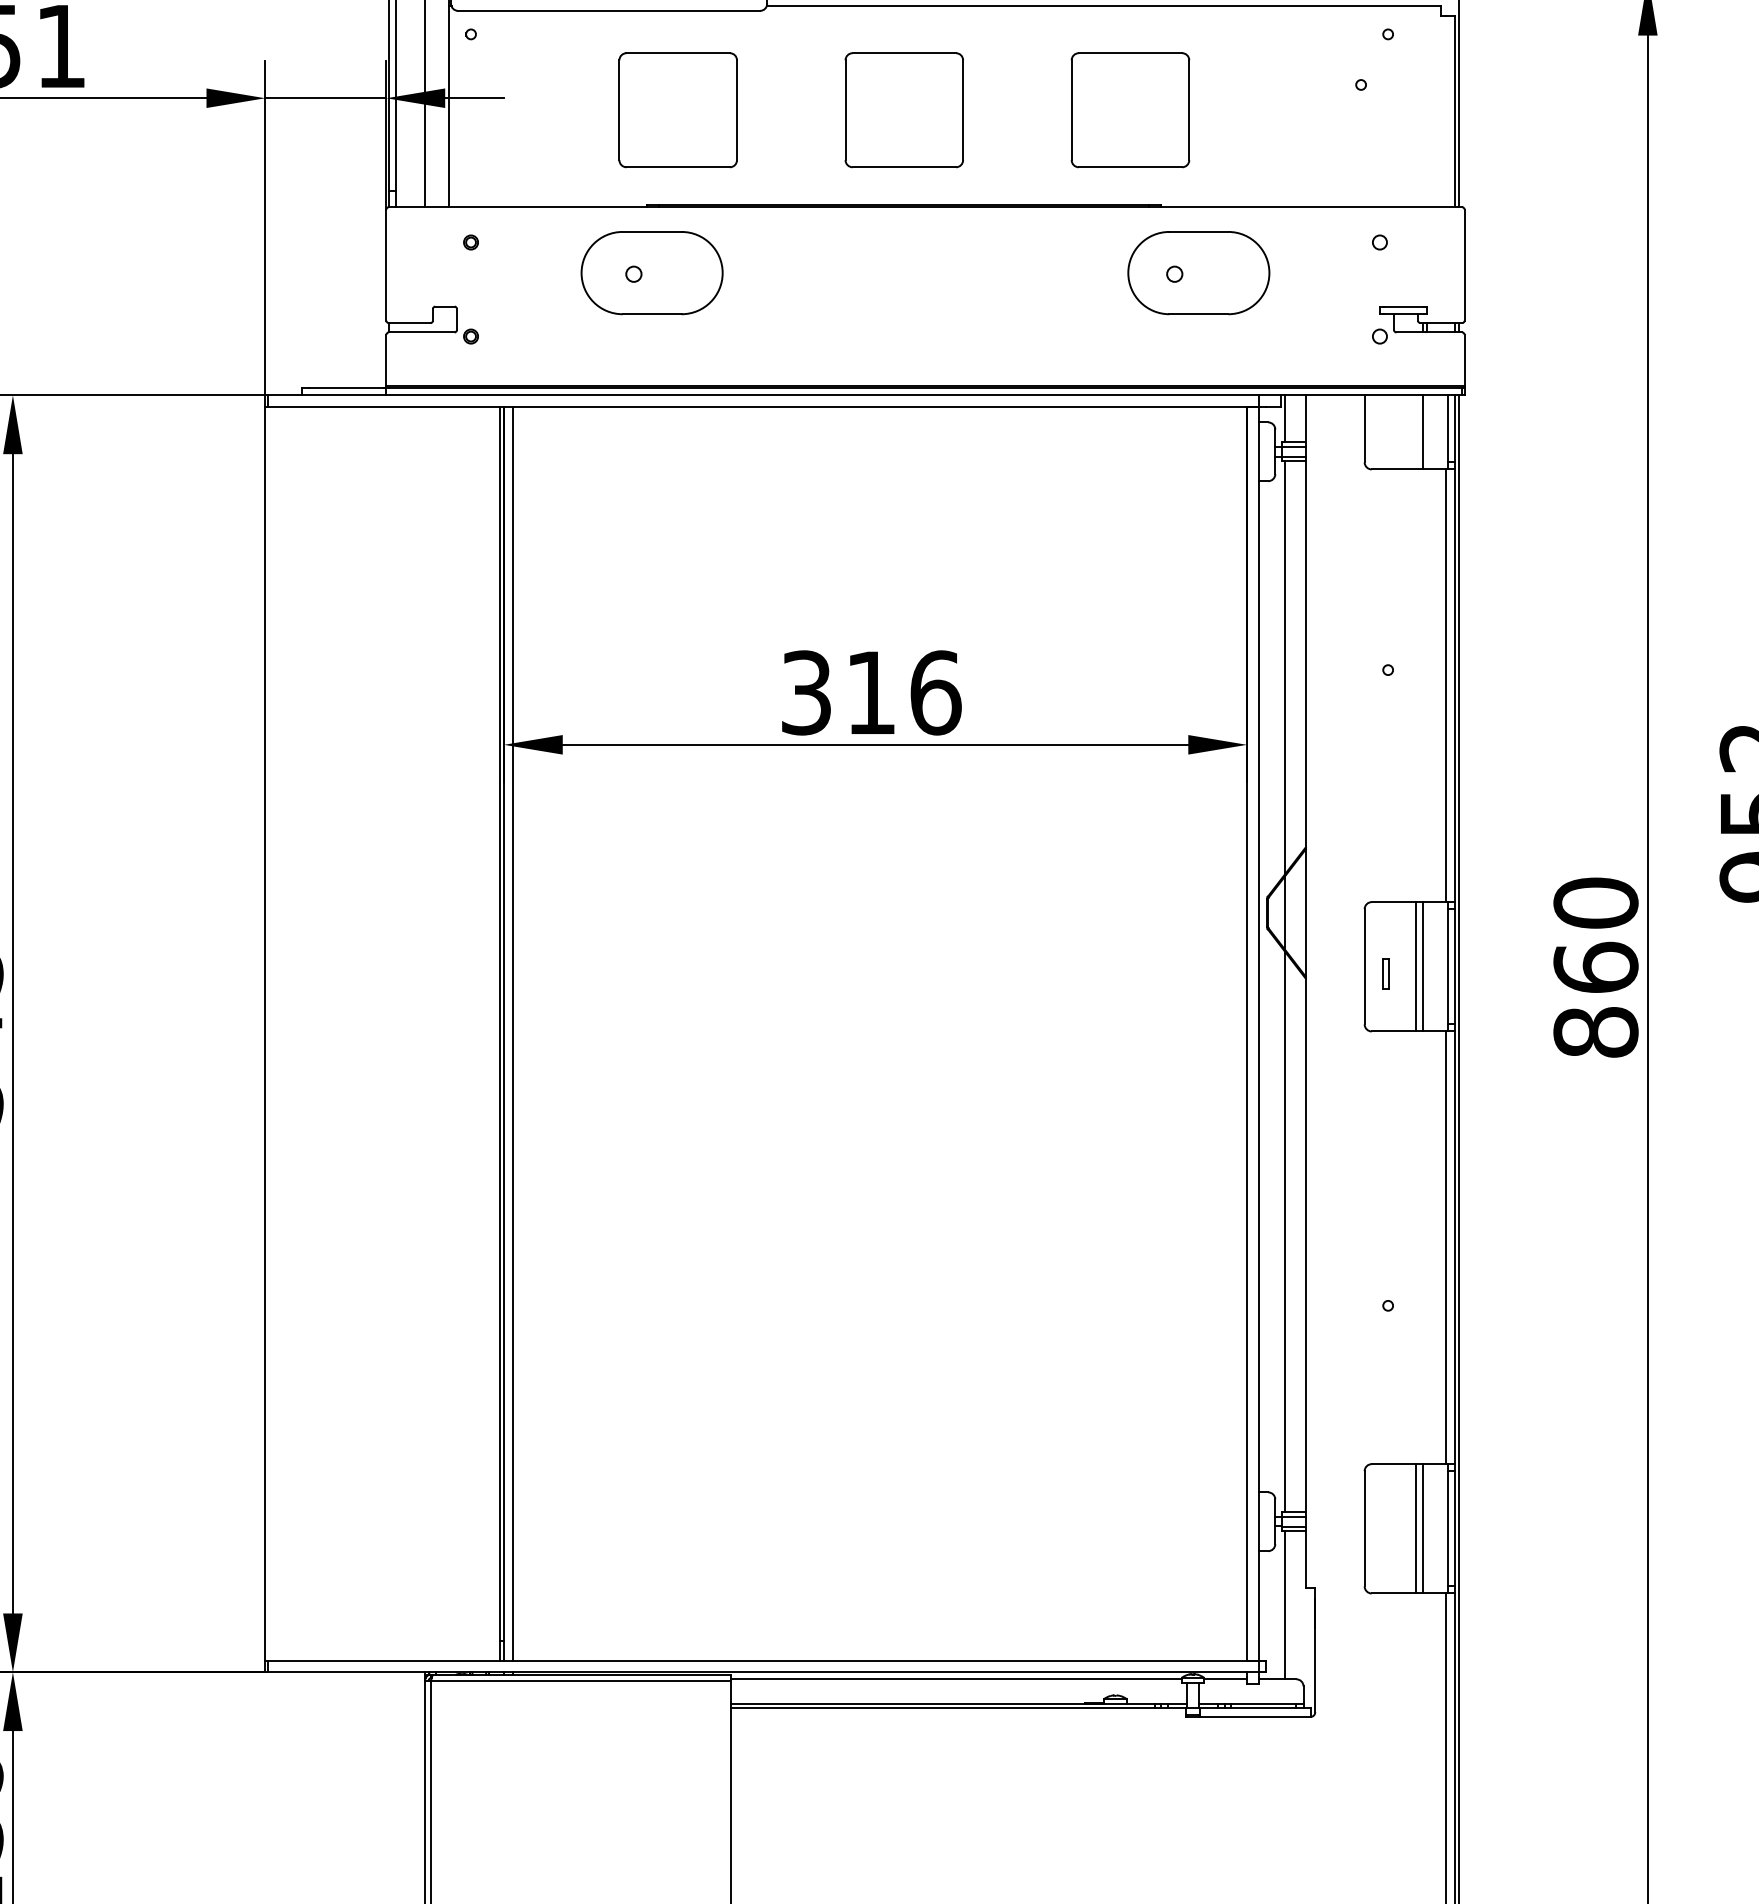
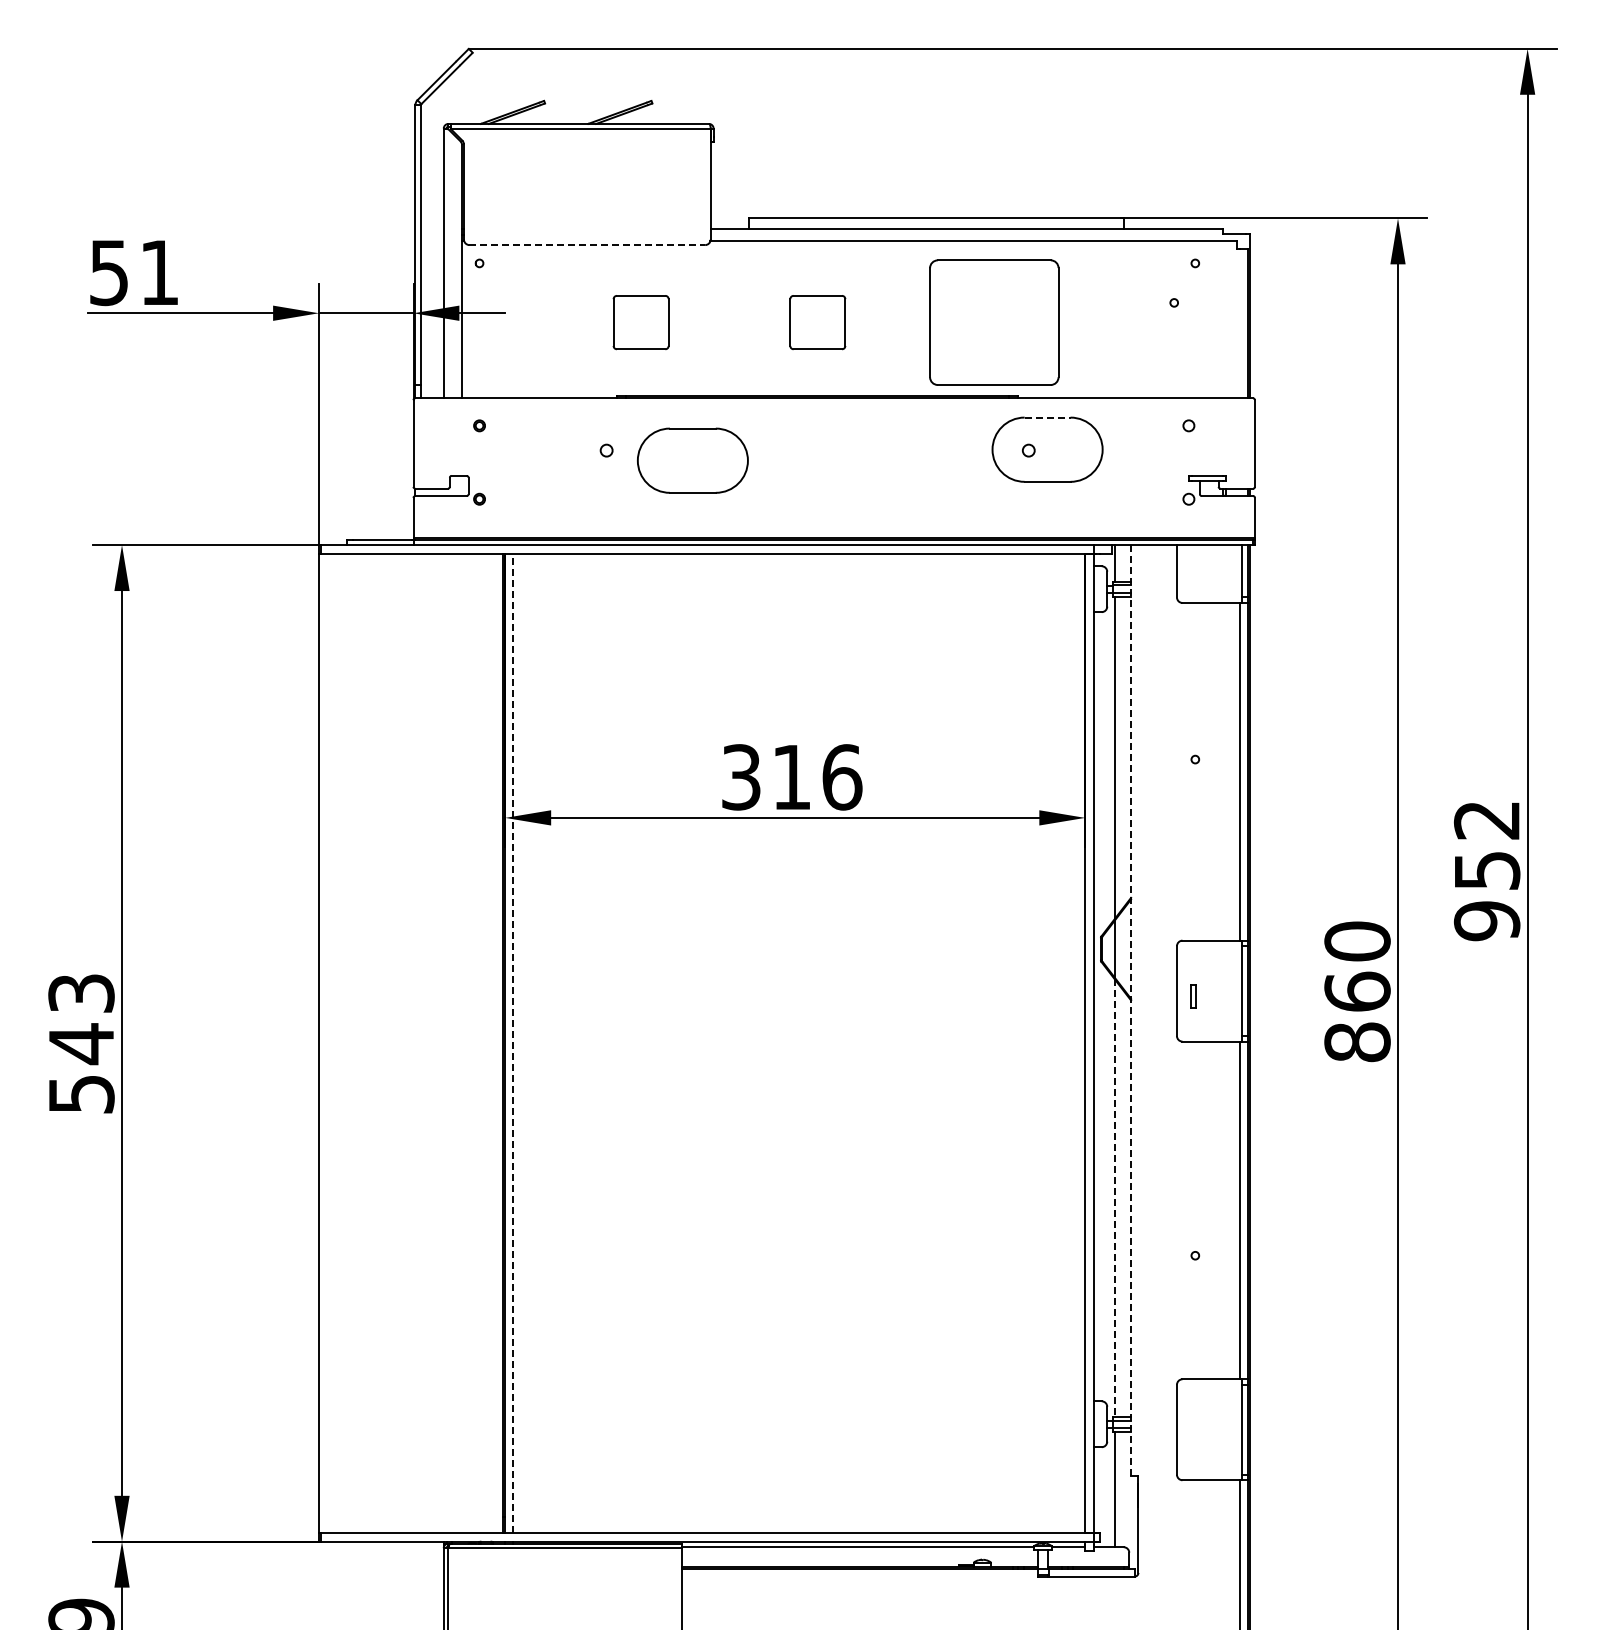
line: (609, 11) -> (587, 245), solid -> dashed
part: (677, 110) -> (640, 322), size x0.6
part: (904, 110) -> (817, 322), size x0.6
part: (1129, 110) -> (993, 322), size x1.4
line: (1198, 231) -> (1047, 417), solid -> dashed
part: (651, 272) -> (692, 460), moved
line: (1422, 431) -> (1222, 573), removed
line: (1416, 965) -> (1217, 990), removed
line: (1422, 965) -> (1222, 990), removed
line: (1306, 990) -> (1131, 1009), solid -> dashed
line: (513, 1032) -> (512, 1042), solid -> dashed
line: (1284, 1231) -> (1114, 1197), solid -> dashed
line: (1416, 1528) -> (1217, 1429), removed
line: (1422, 1528) -> (1222, 1429), removed

